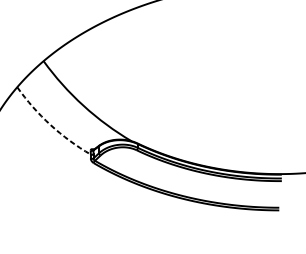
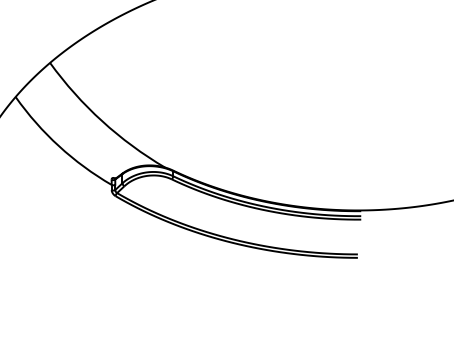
arc: (50, 125) -> (59, 146), dashed -> solid

